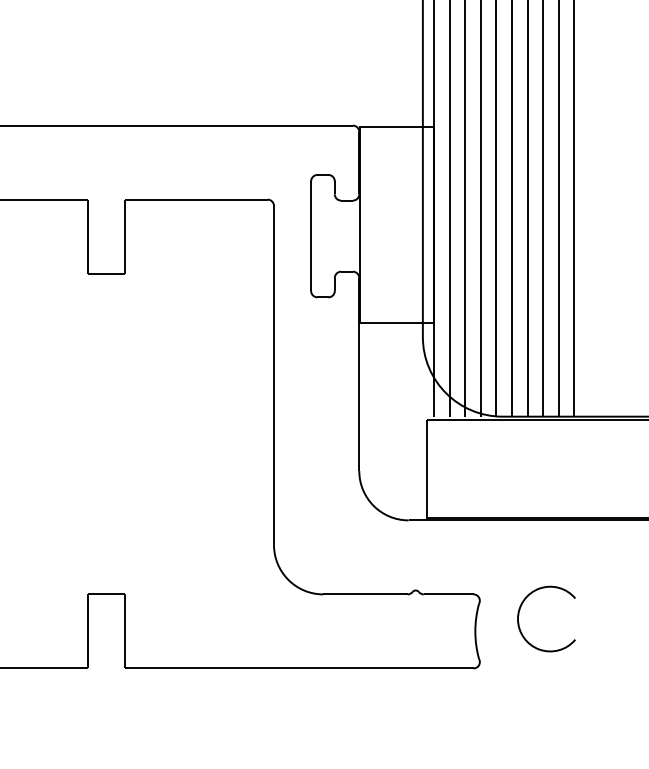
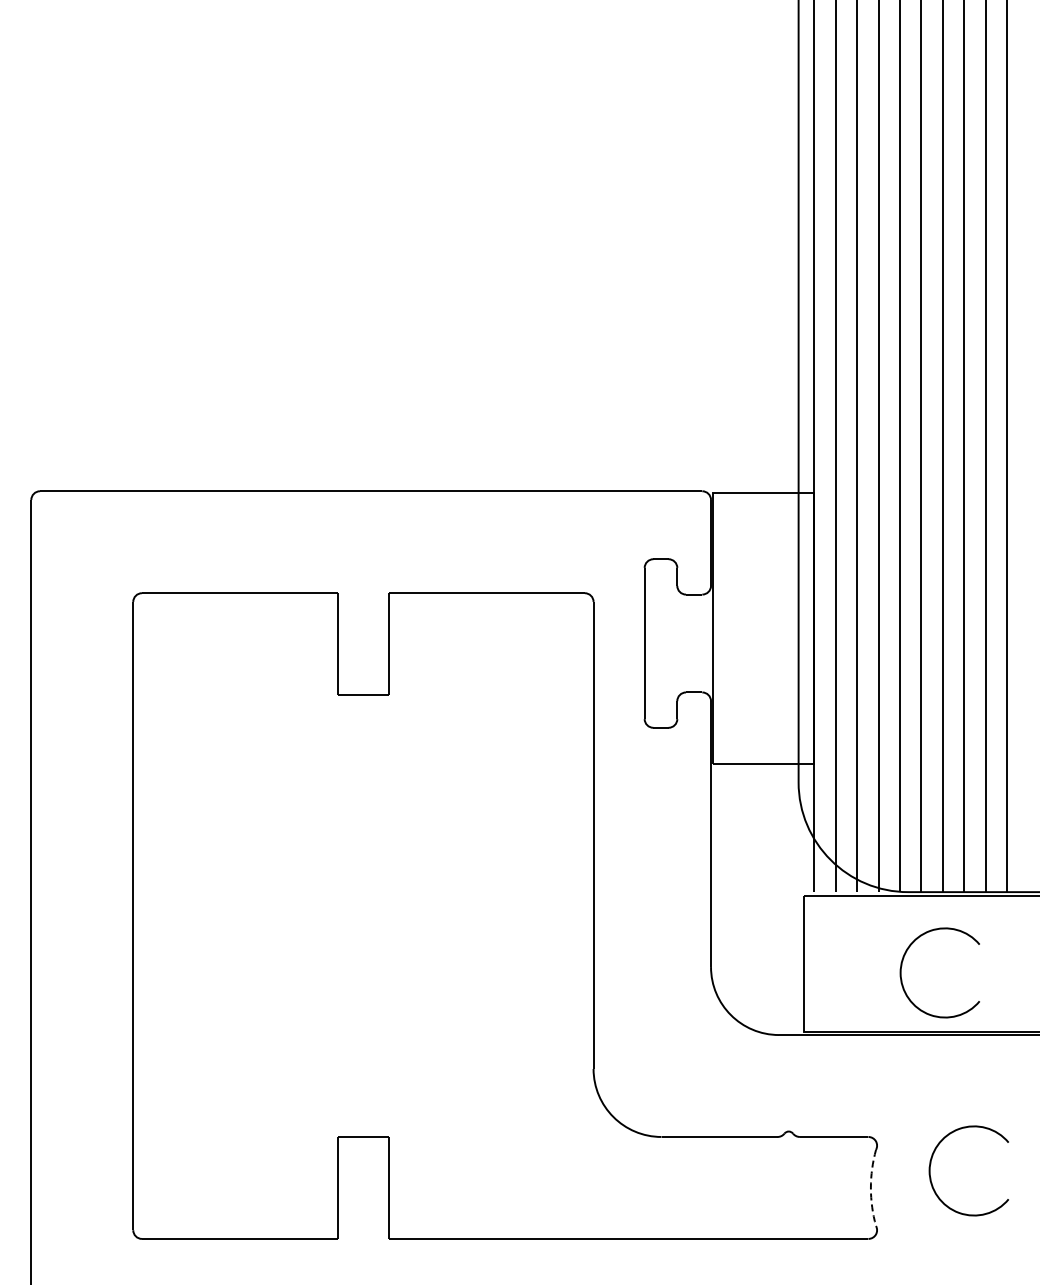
arc: (498, 470) -> (902, 966), added
arc: (475, 631) -> (870, 1187), solid -> dashed

